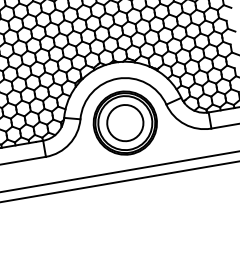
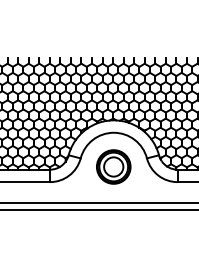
part: (124, 122) -> (113, 166), size x0.7

